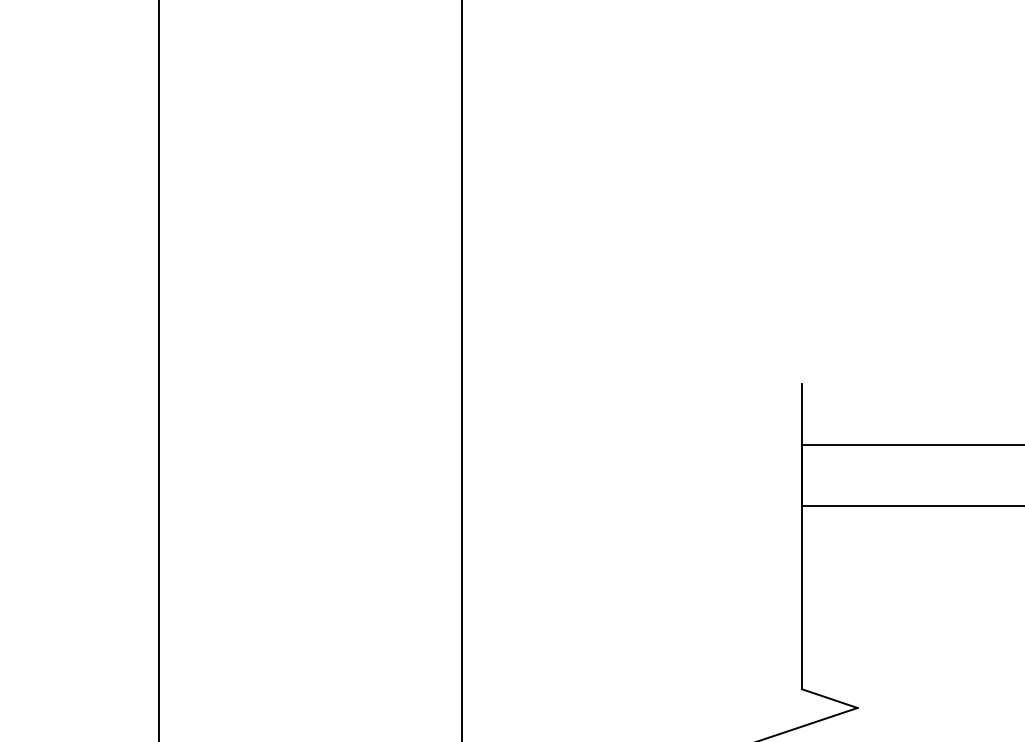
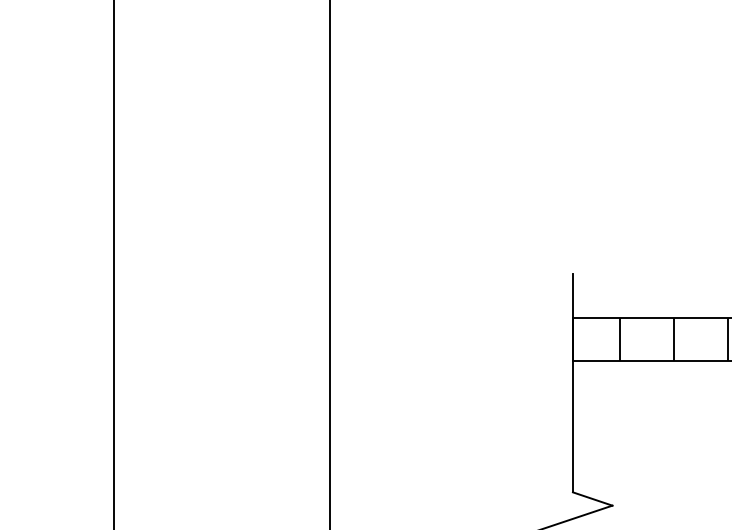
hatch: (943, 475) -> (673, 339), added

